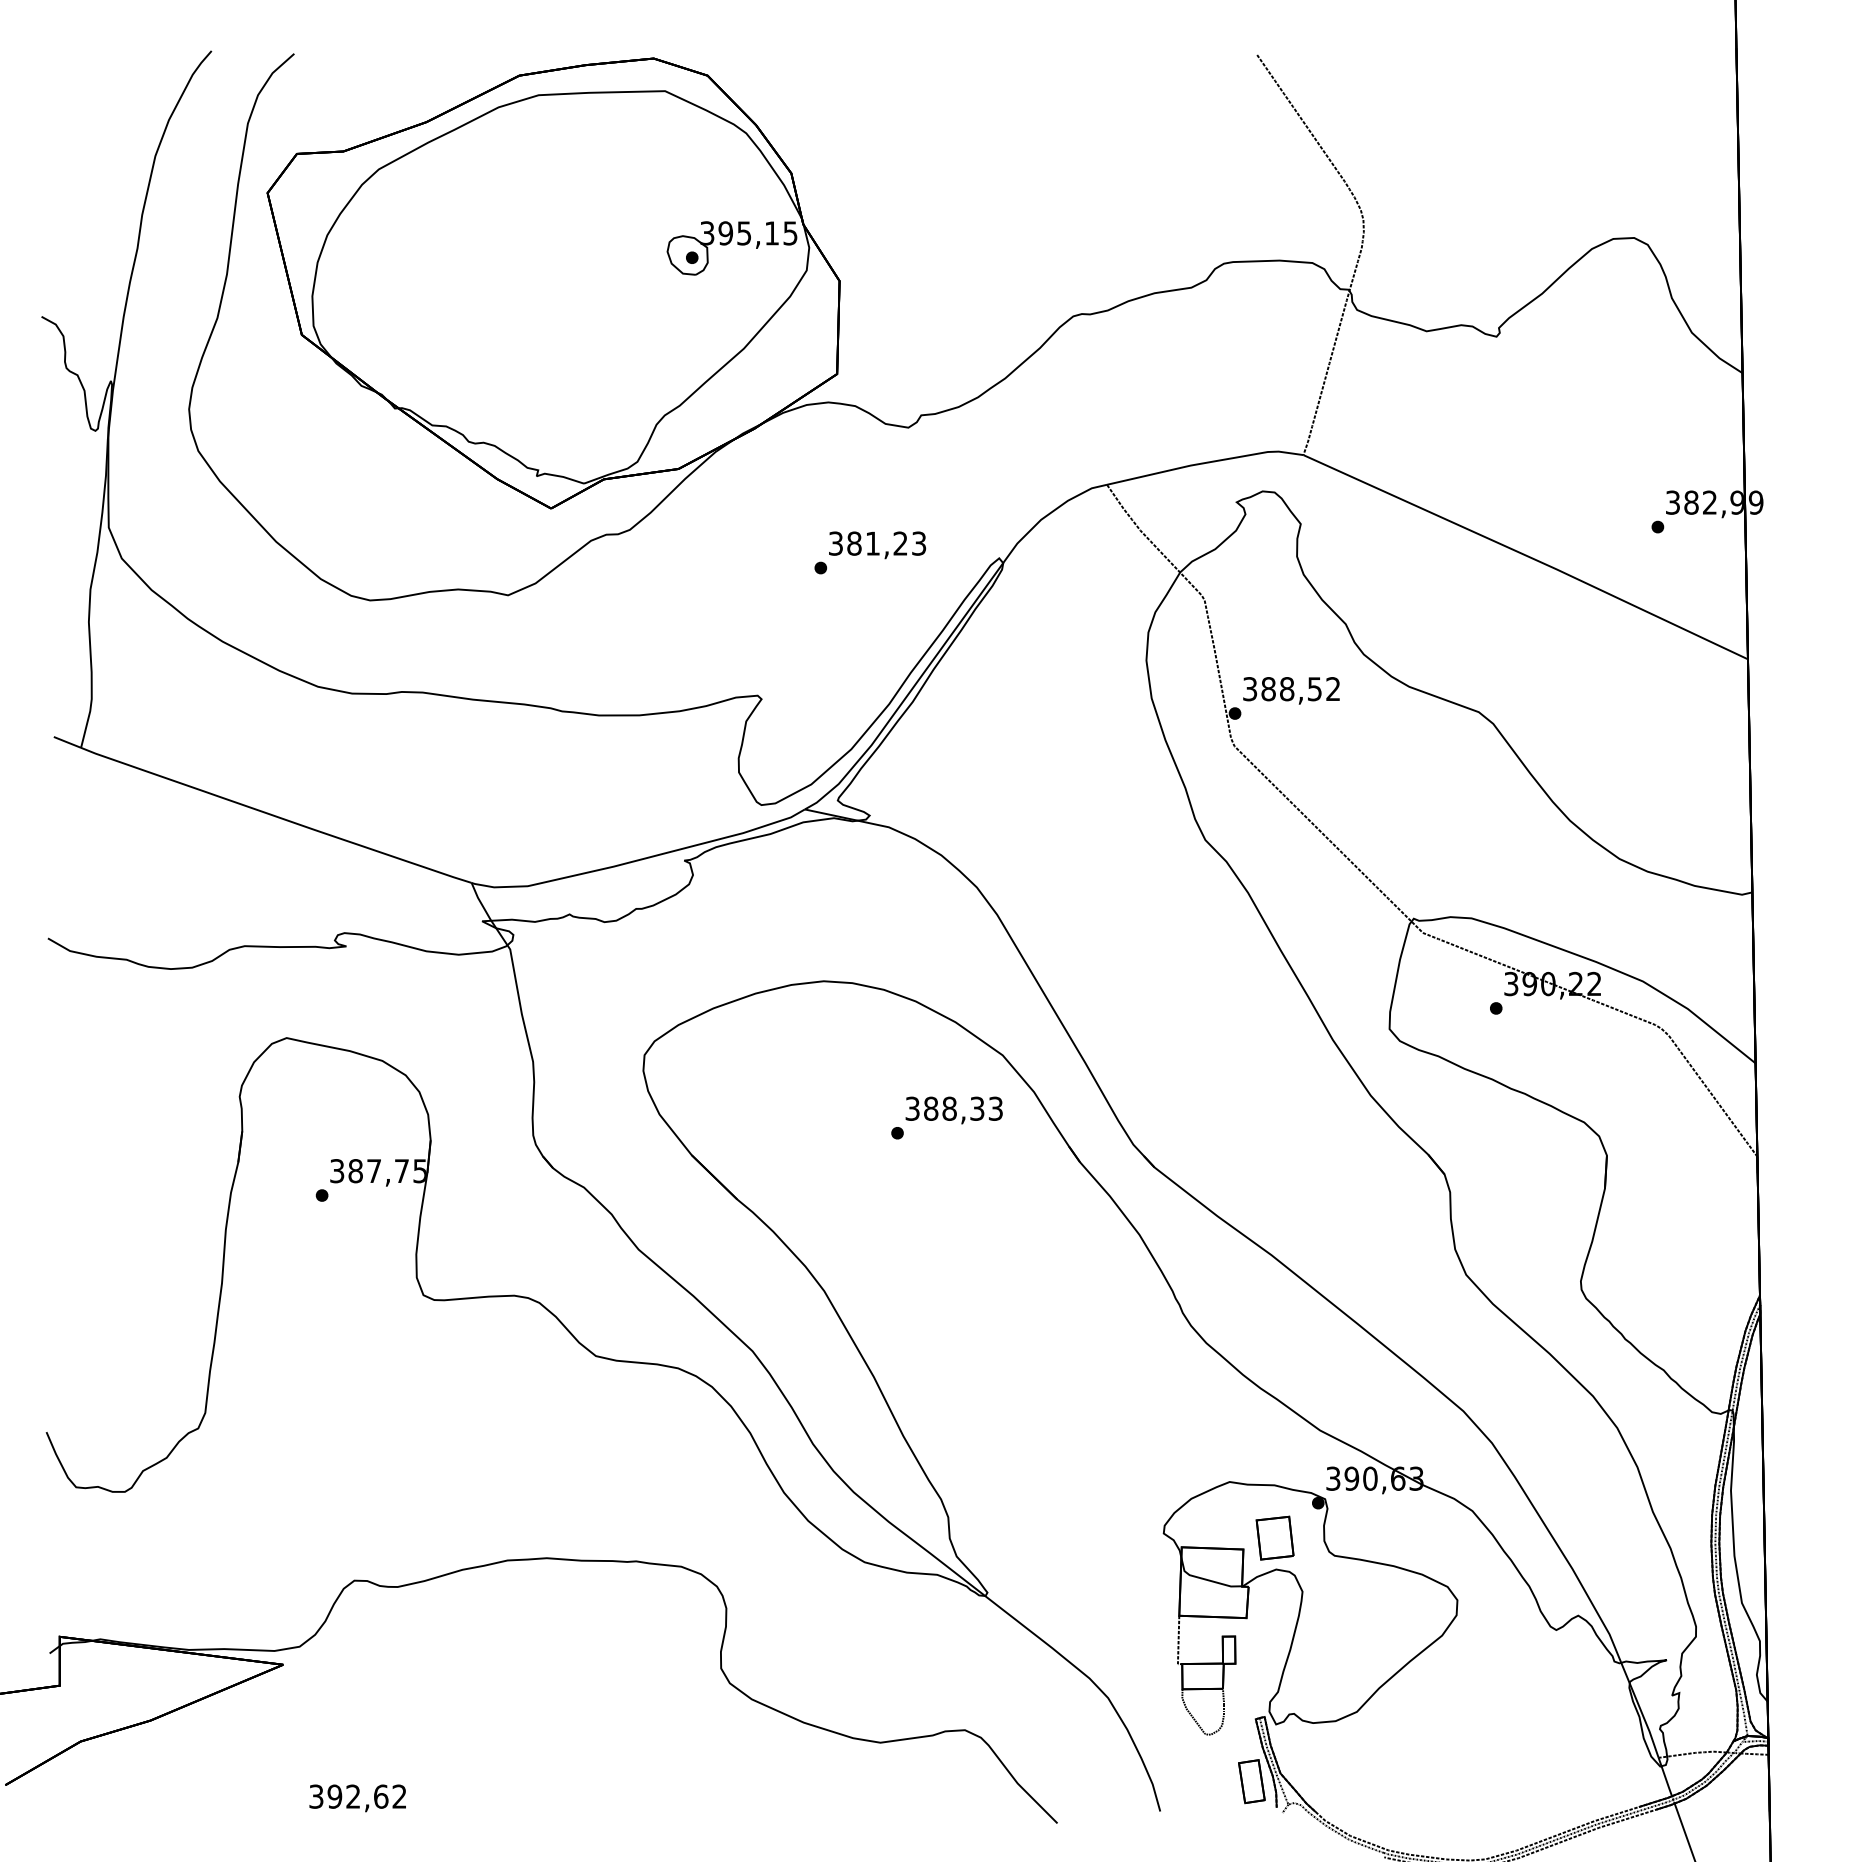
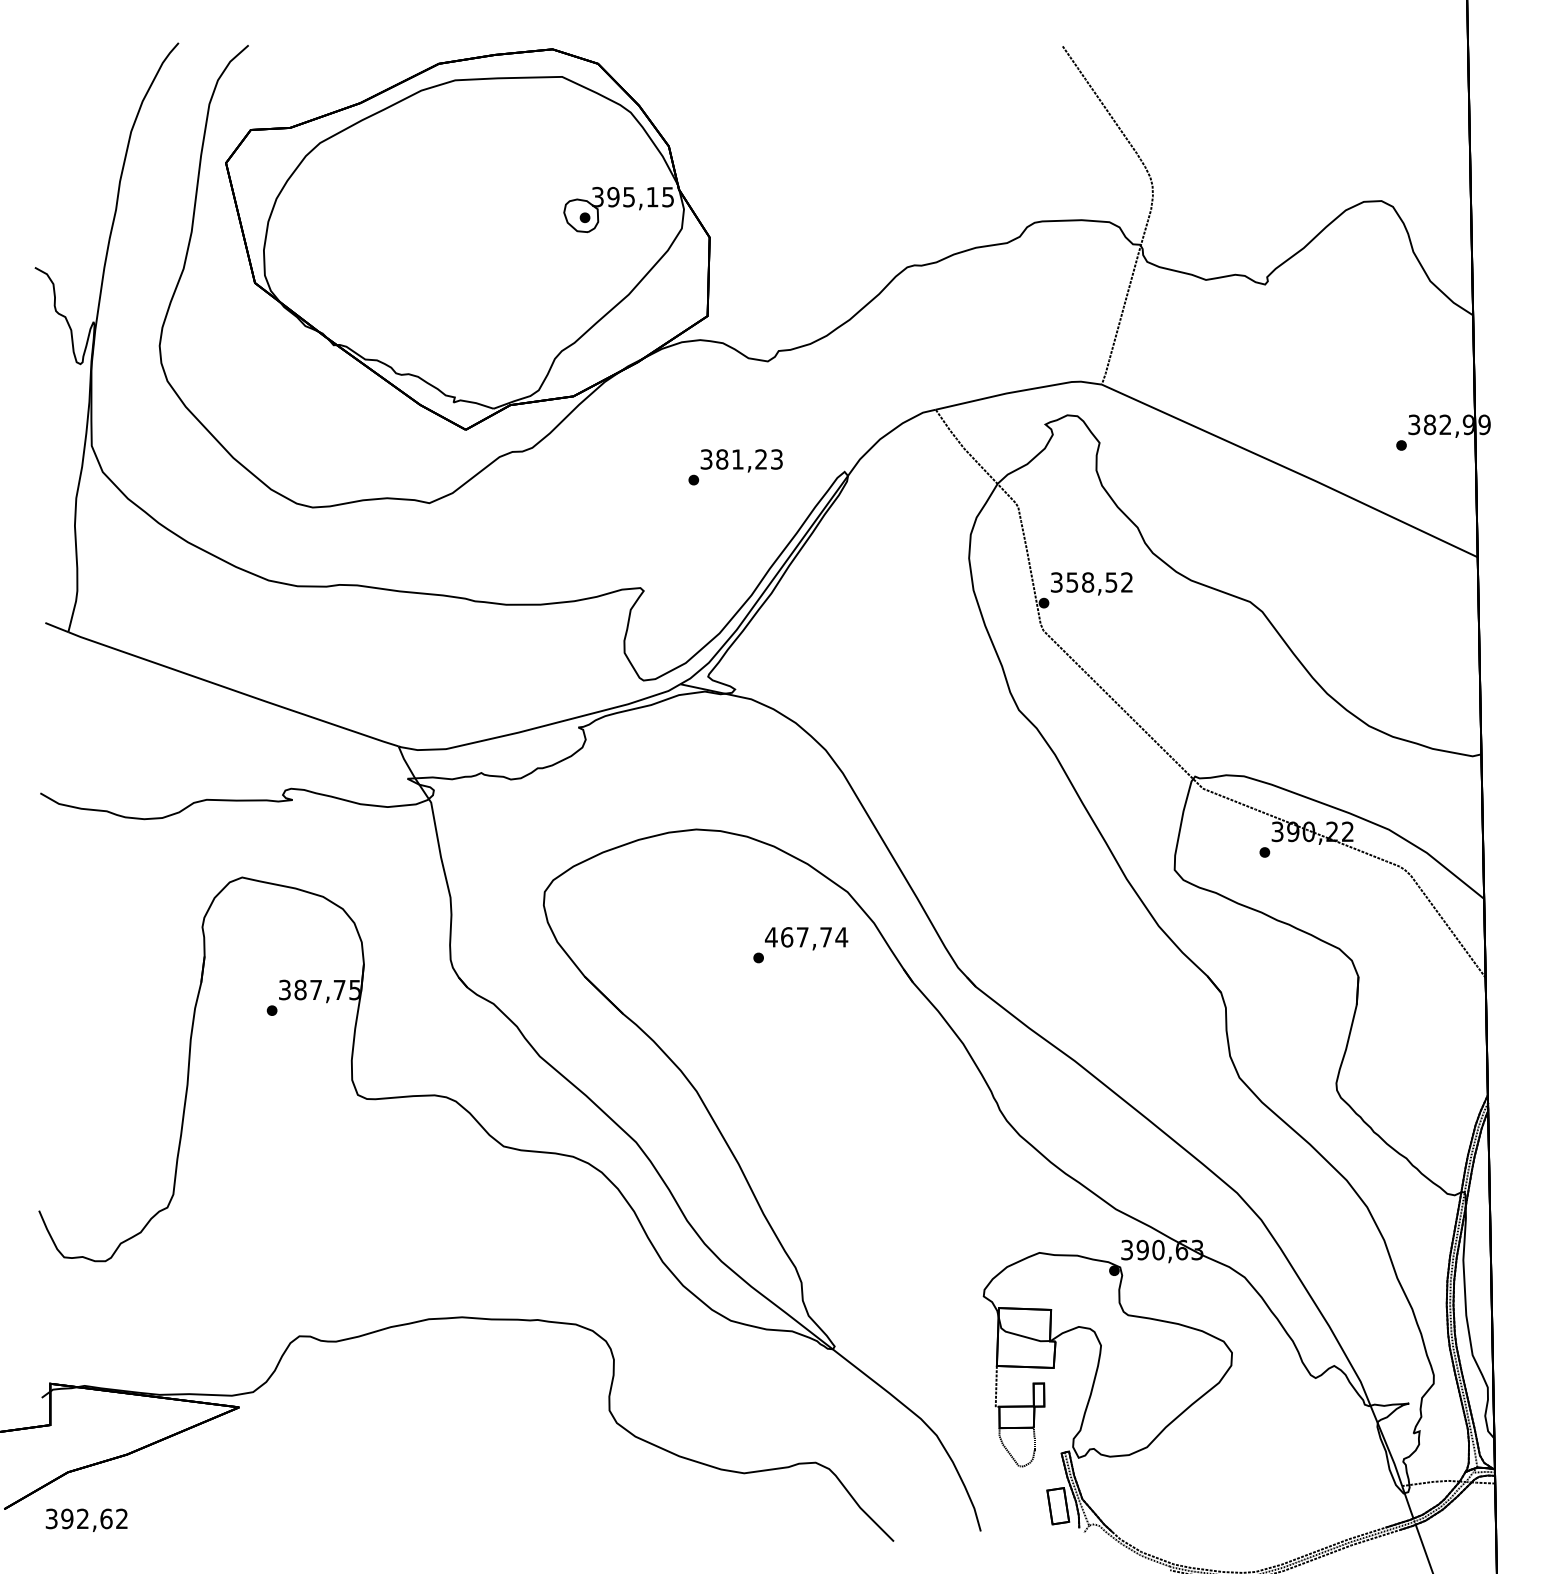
text: (1268, 689) -> (1072, 582), 388,52 -> 358,52
text: (953, 1108) -> (805, 937), 388,33 -> 467,74
part: (1274, 1537) -> (1077, 1299), removed
text: (357, 1798) -> (86, 1520), moved

